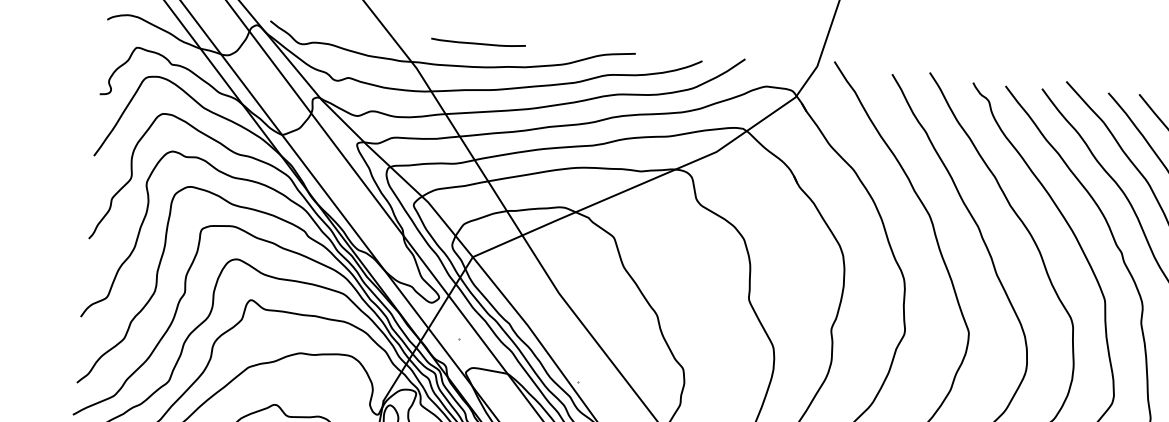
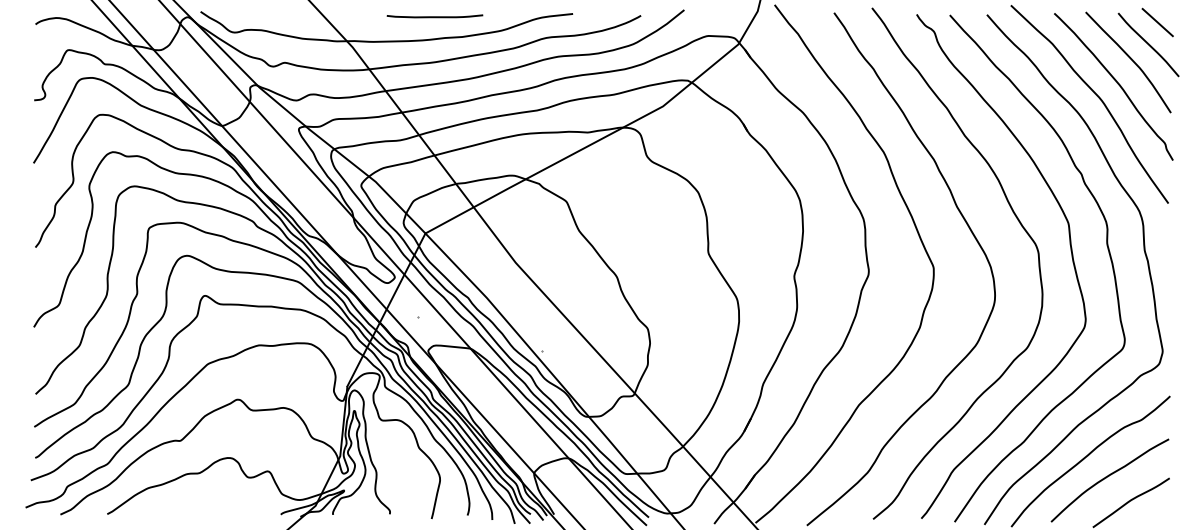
curve: (478, 43) -> (434, 16), moved

